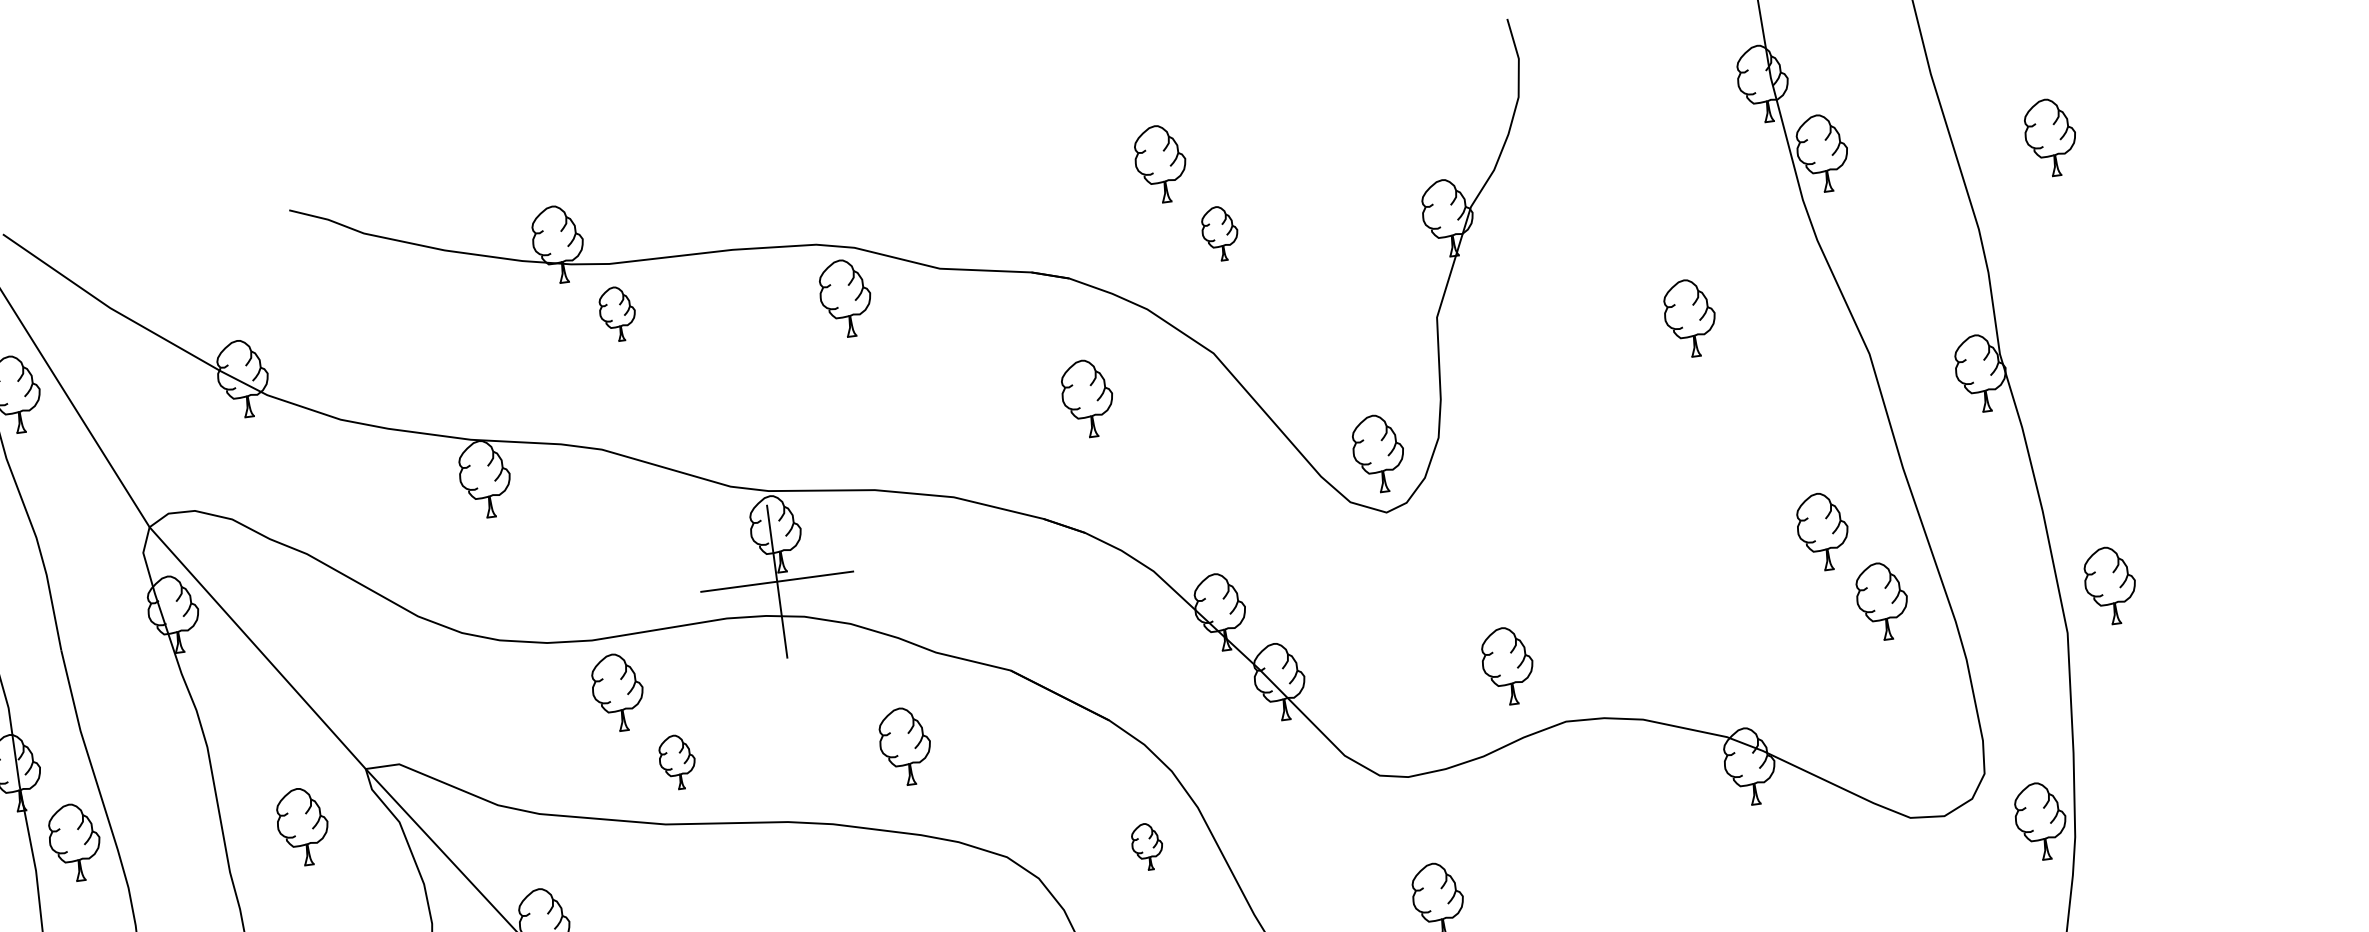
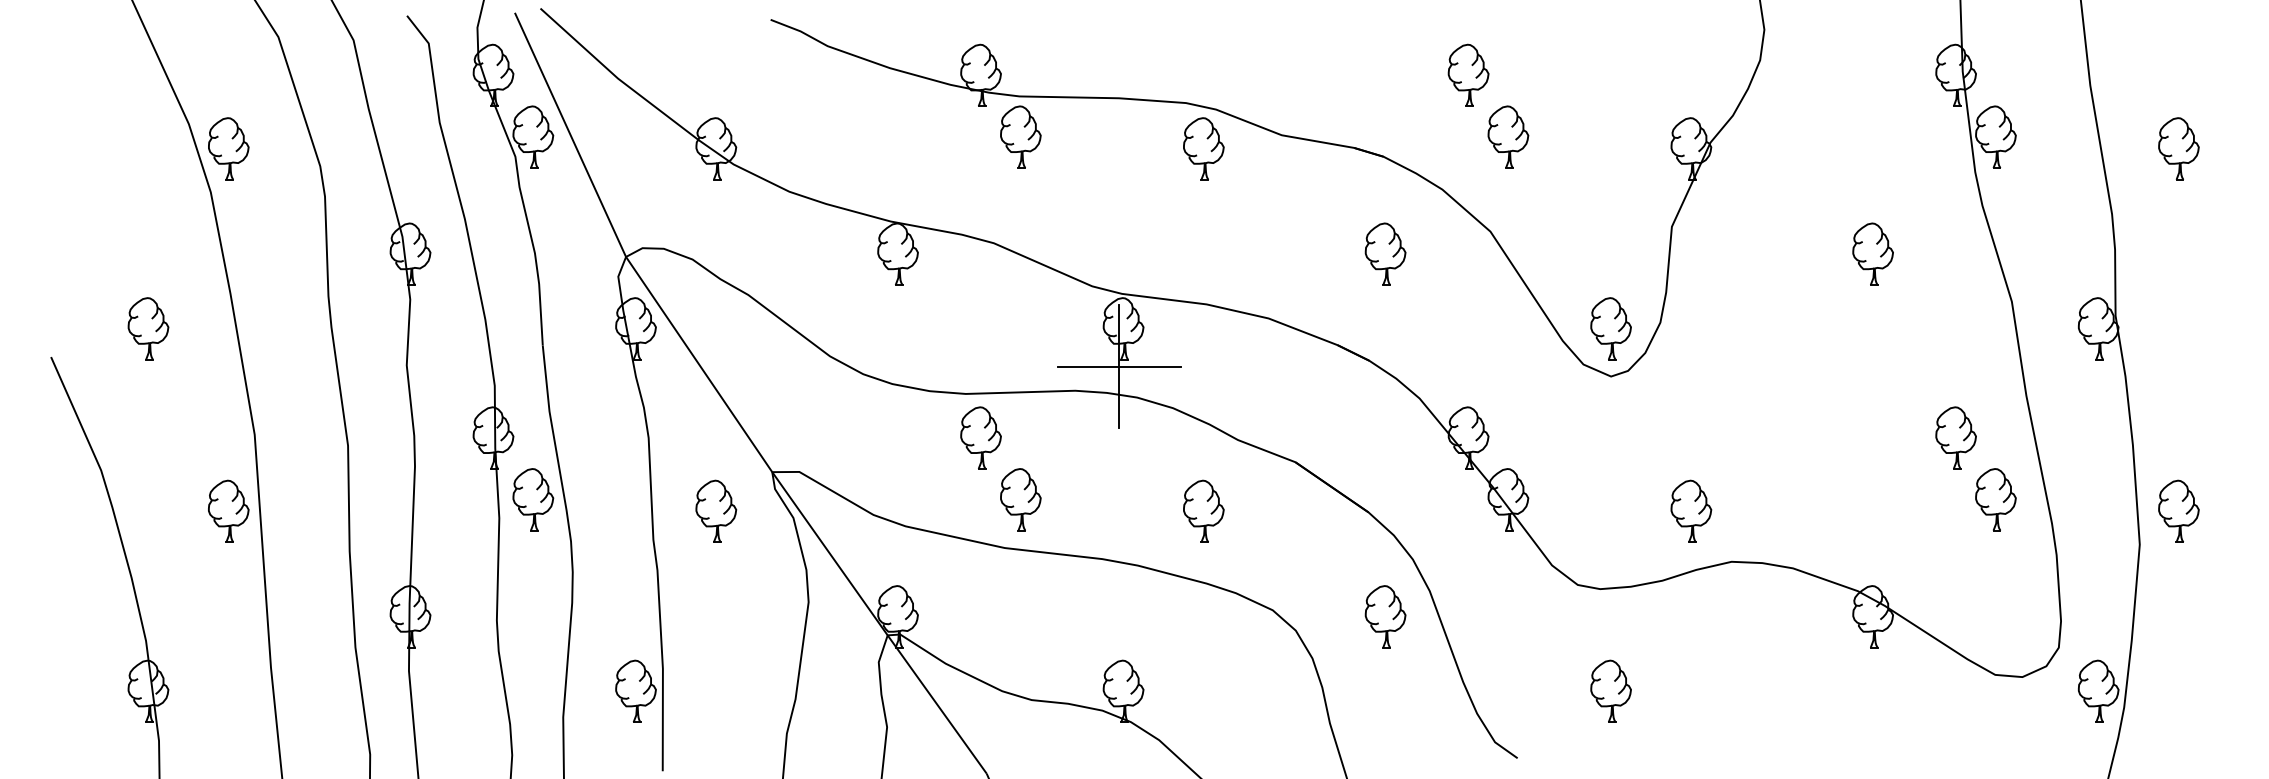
part: (1220, 232) -> (1508, 136), size x1.43
part: (617, 313) -> (1020, 136), size x1.43
part: (677, 761) -> (1020, 499), size x1.43
part: (1147, 846) -> (1385, 616), size x1.67

